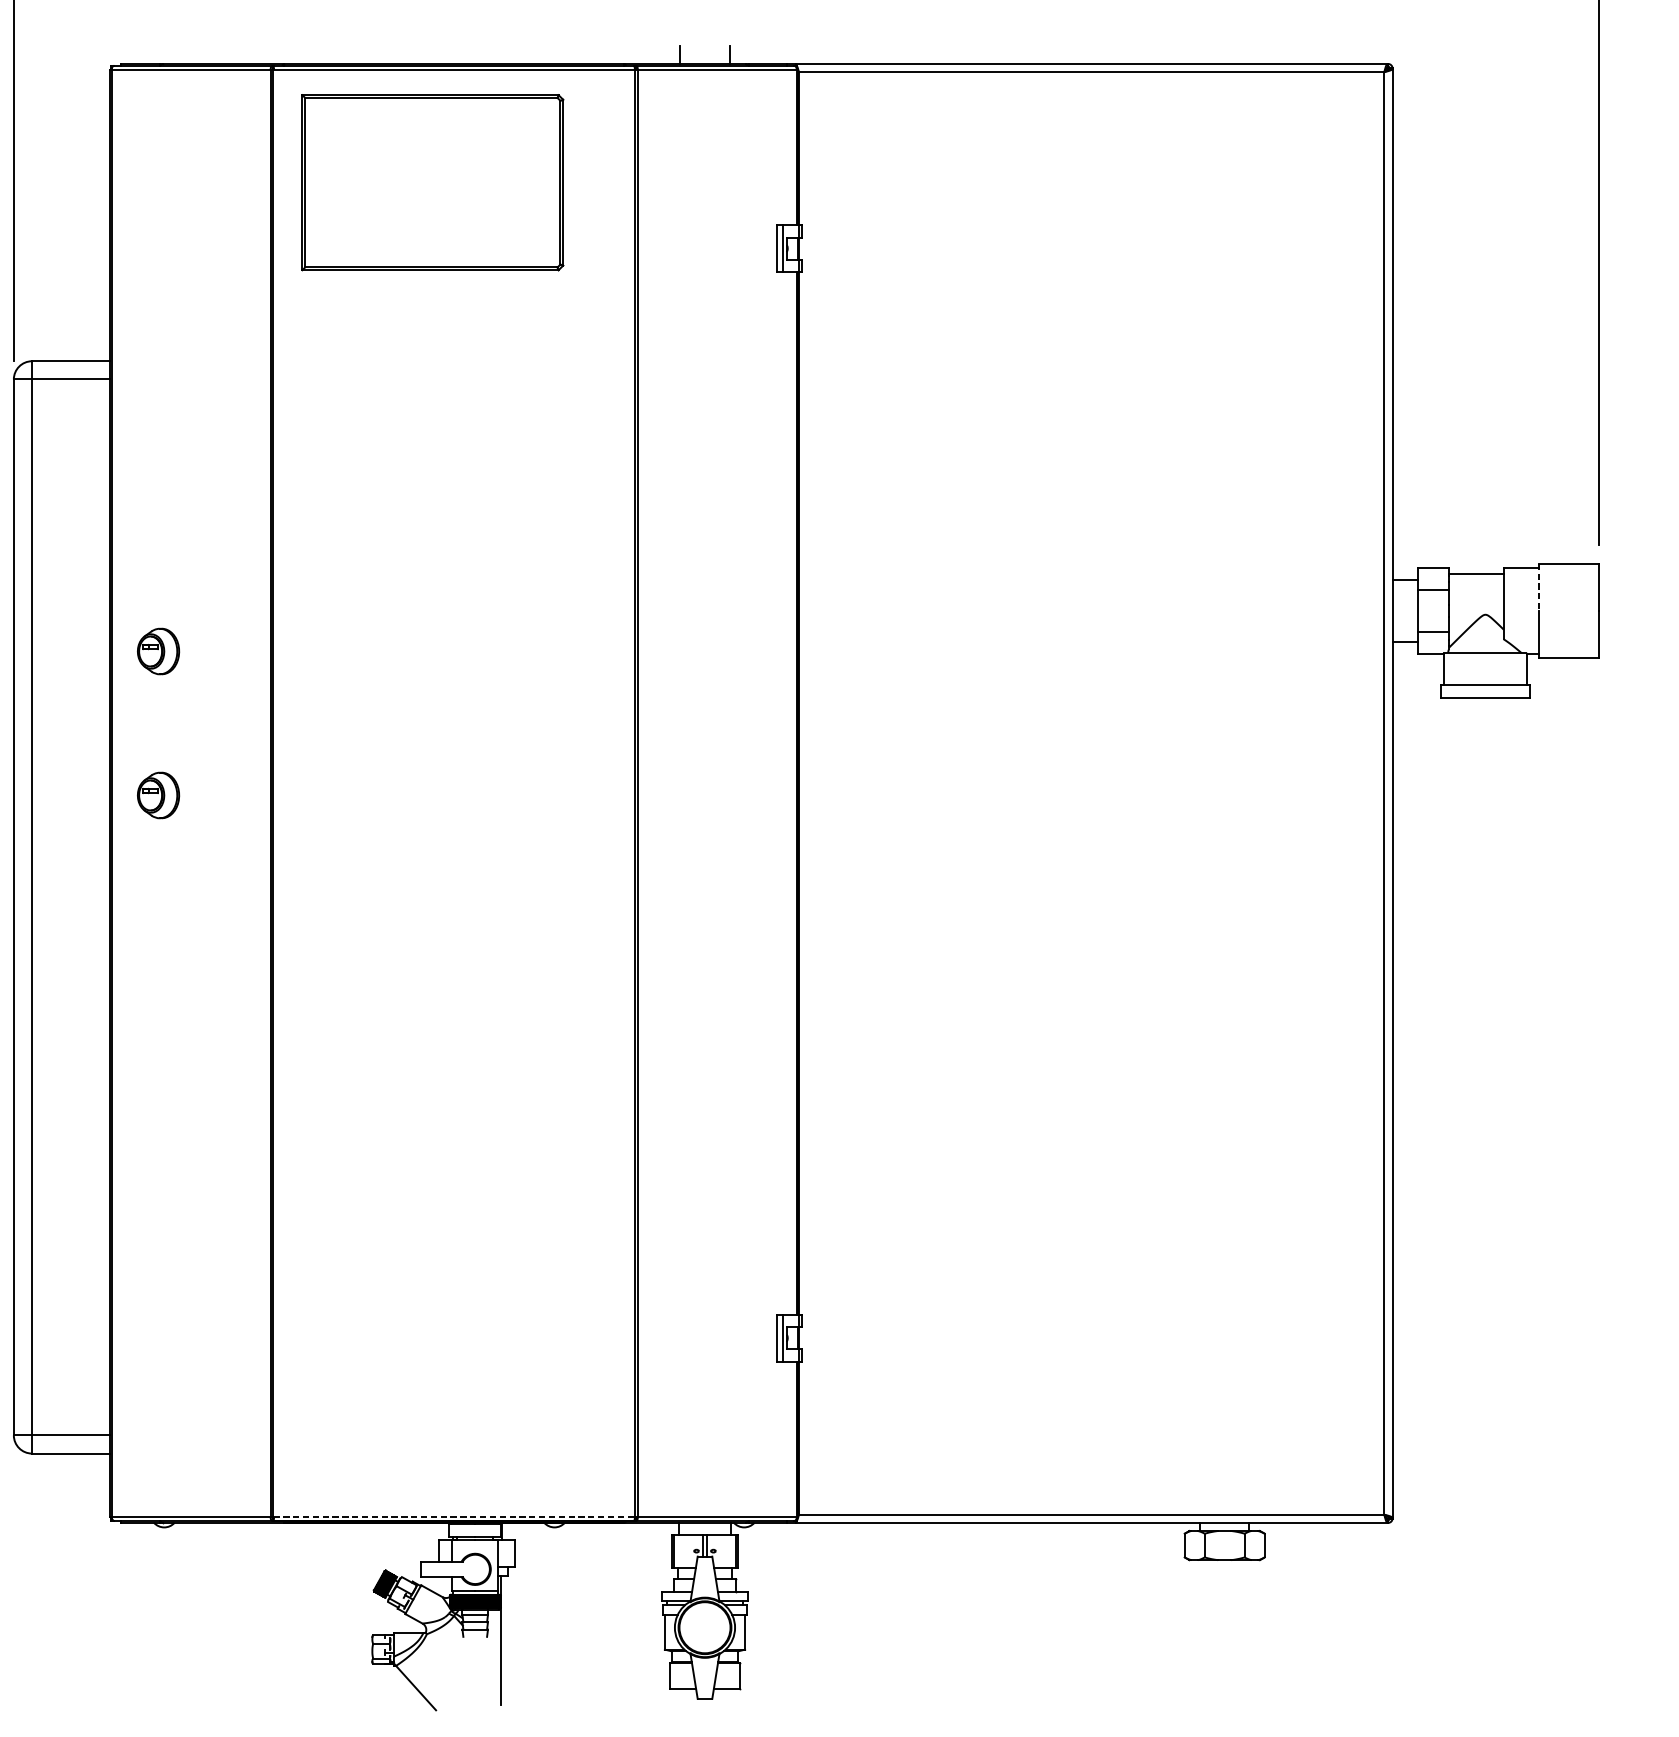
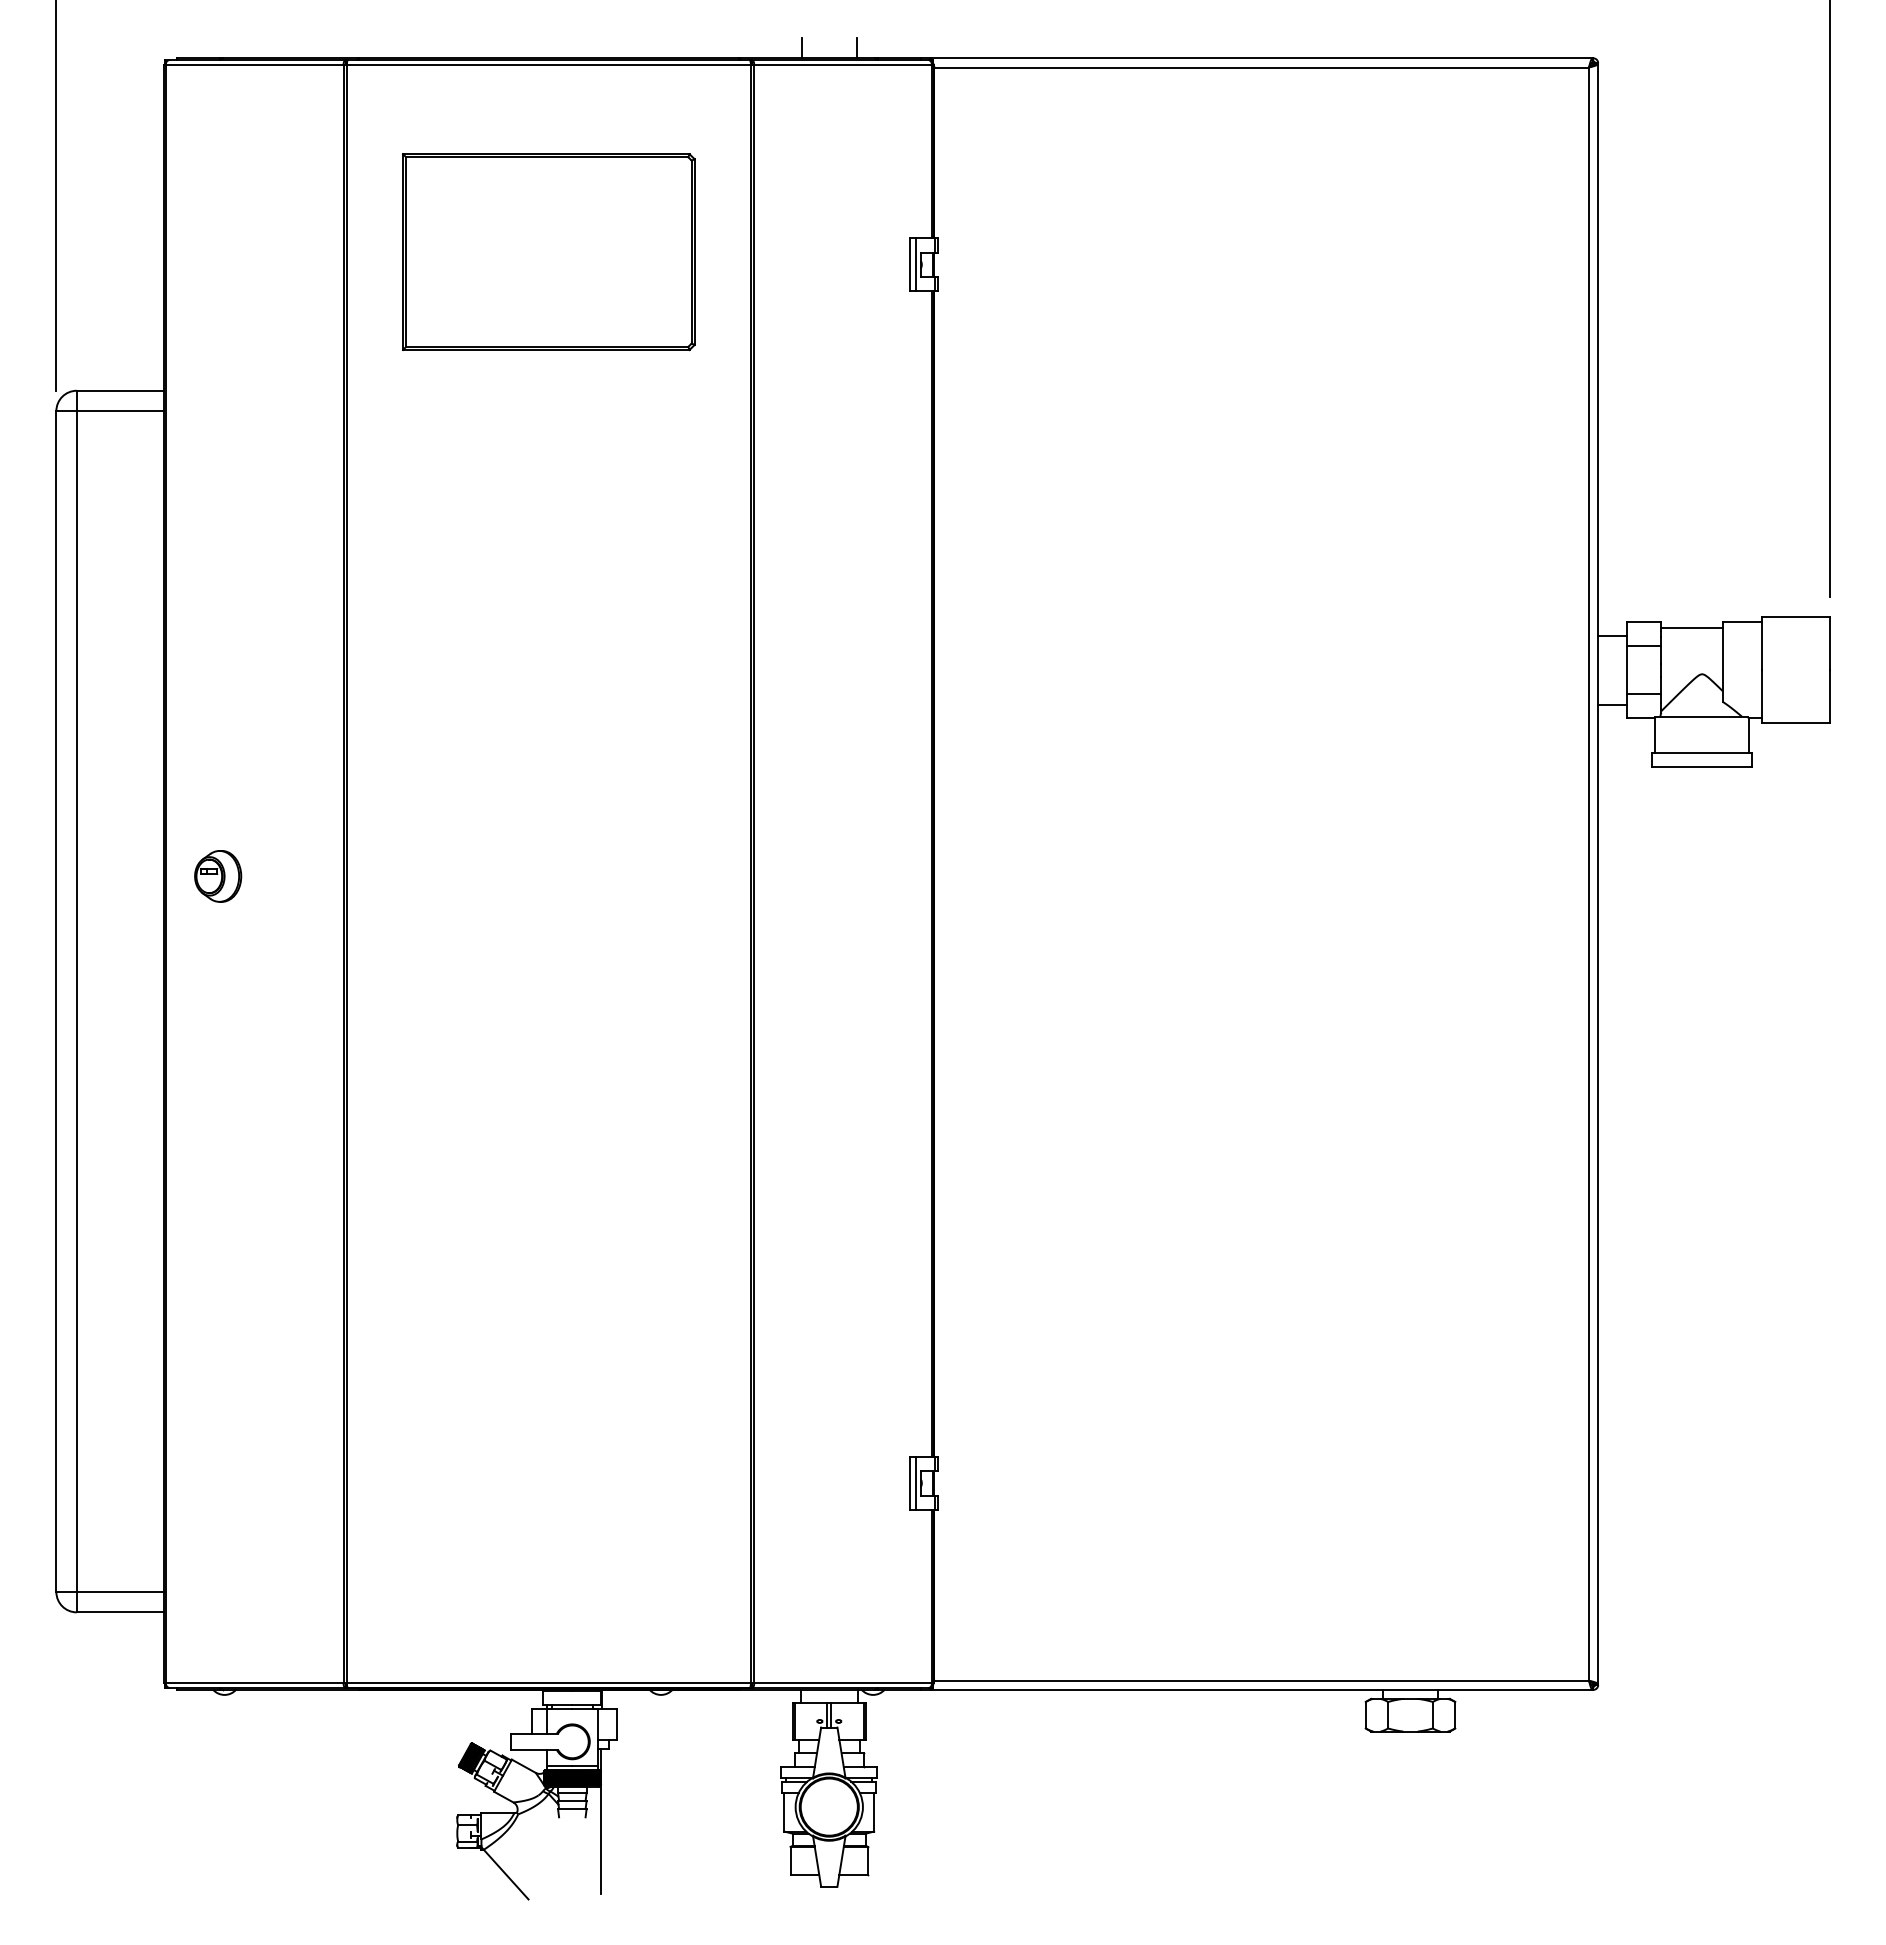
part: (432, 183) -> (548, 252), moved
line: (1539, 587) -> (1762, 643), dashed -> solid
part: (158, 651) -> (218, 715), removed
line: (454, 1517) -> (549, 1683), dashed -> solid

